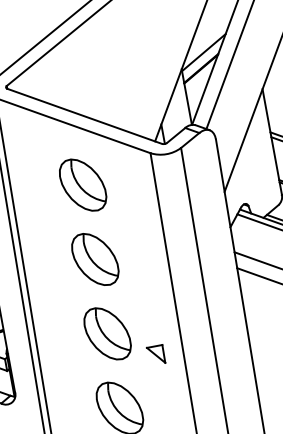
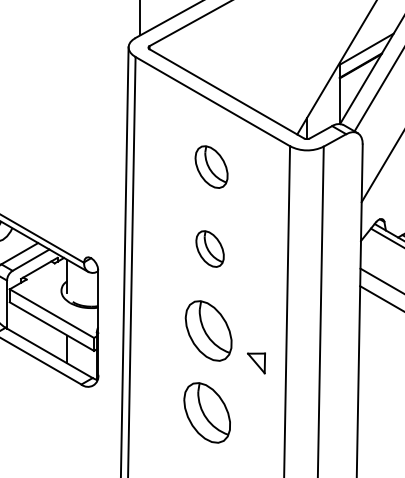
part: (82, 184) -> (211, 166), size x0.7
part: (94, 259) -> (209, 248), size x0.6

